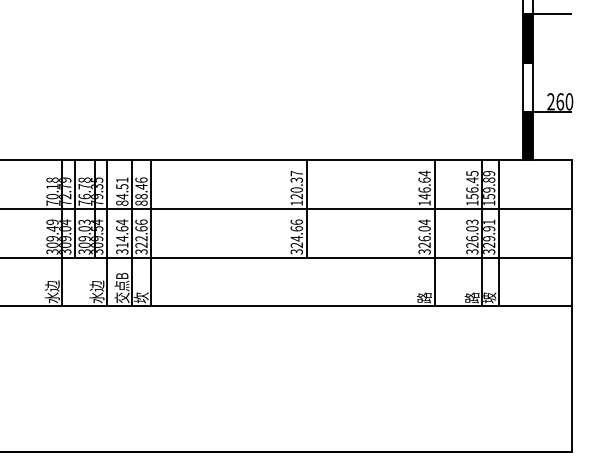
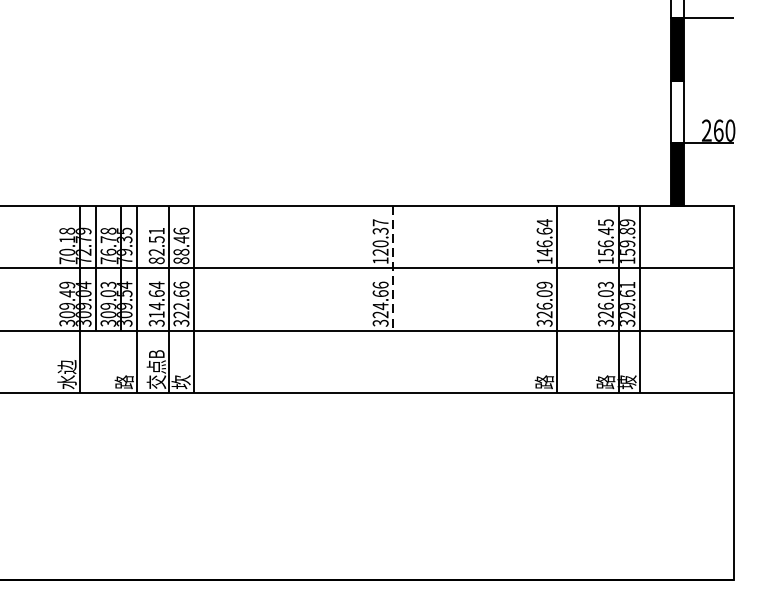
text: (122, 196) -> (157, 252), 84.51 -> 82.51
line: (306, 208) -> (393, 267), solid -> dashed
text: (424, 222) -> (544, 285), 326.04 -> 326.09
text: (489, 228) -> (627, 293), 329.91 -> 329.61
text: (96, 291) -> (123, 374), 水边 -> 路

